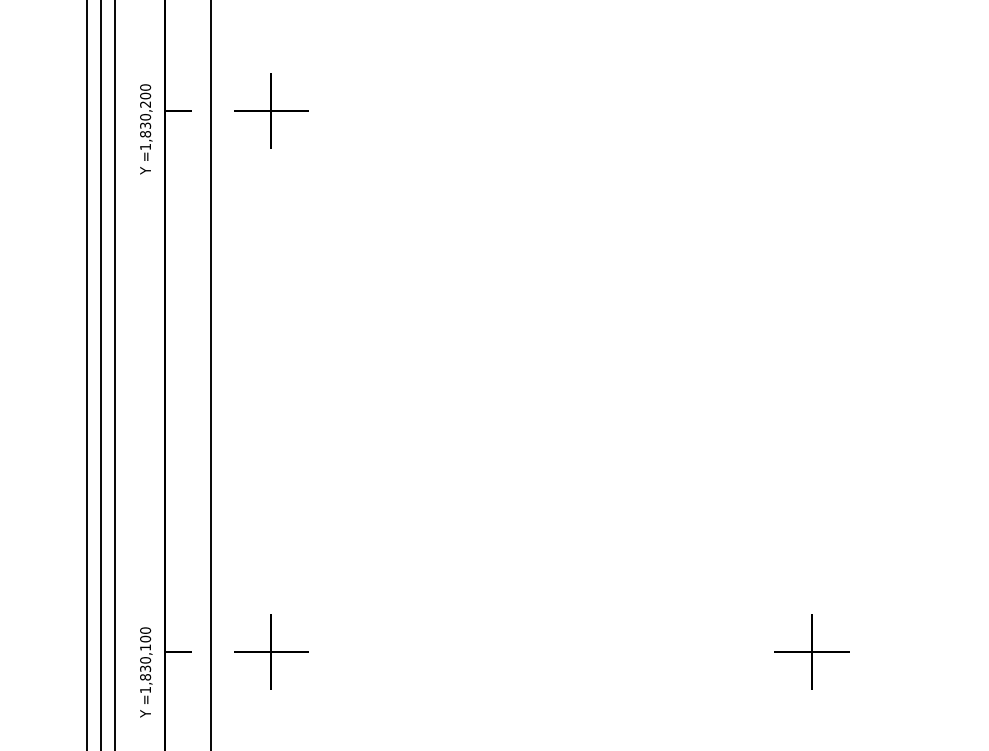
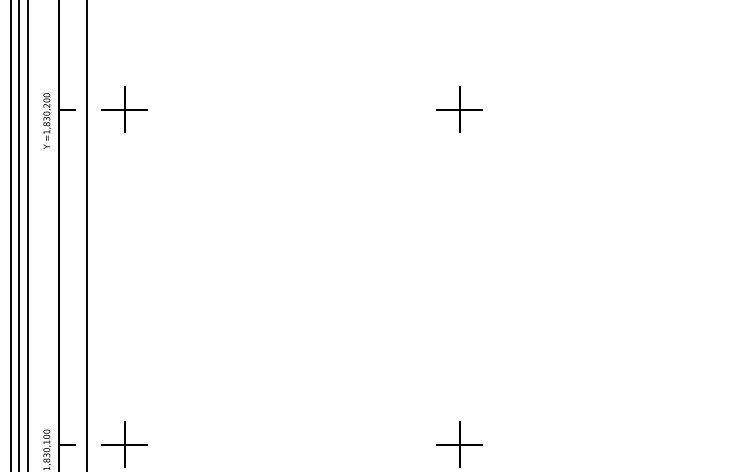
part: (811, 110) -> (459, 109), added

